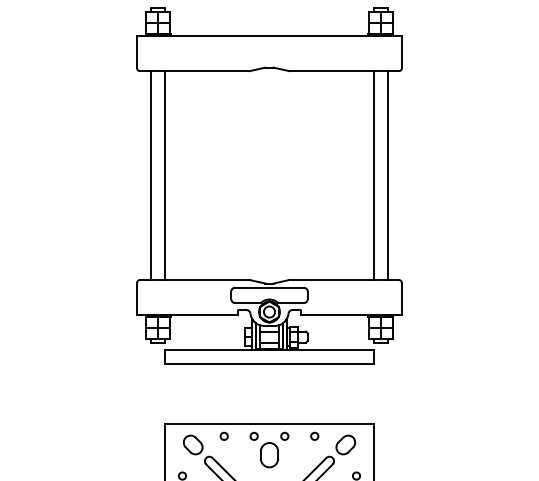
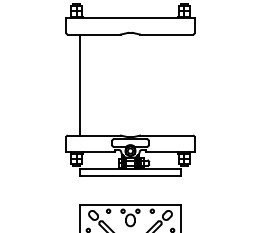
line: (151, 174) -> (73, 84), removed
line: (374, 174) -> (181, 84), removed
line: (387, 174) -> (187, 84), removed

